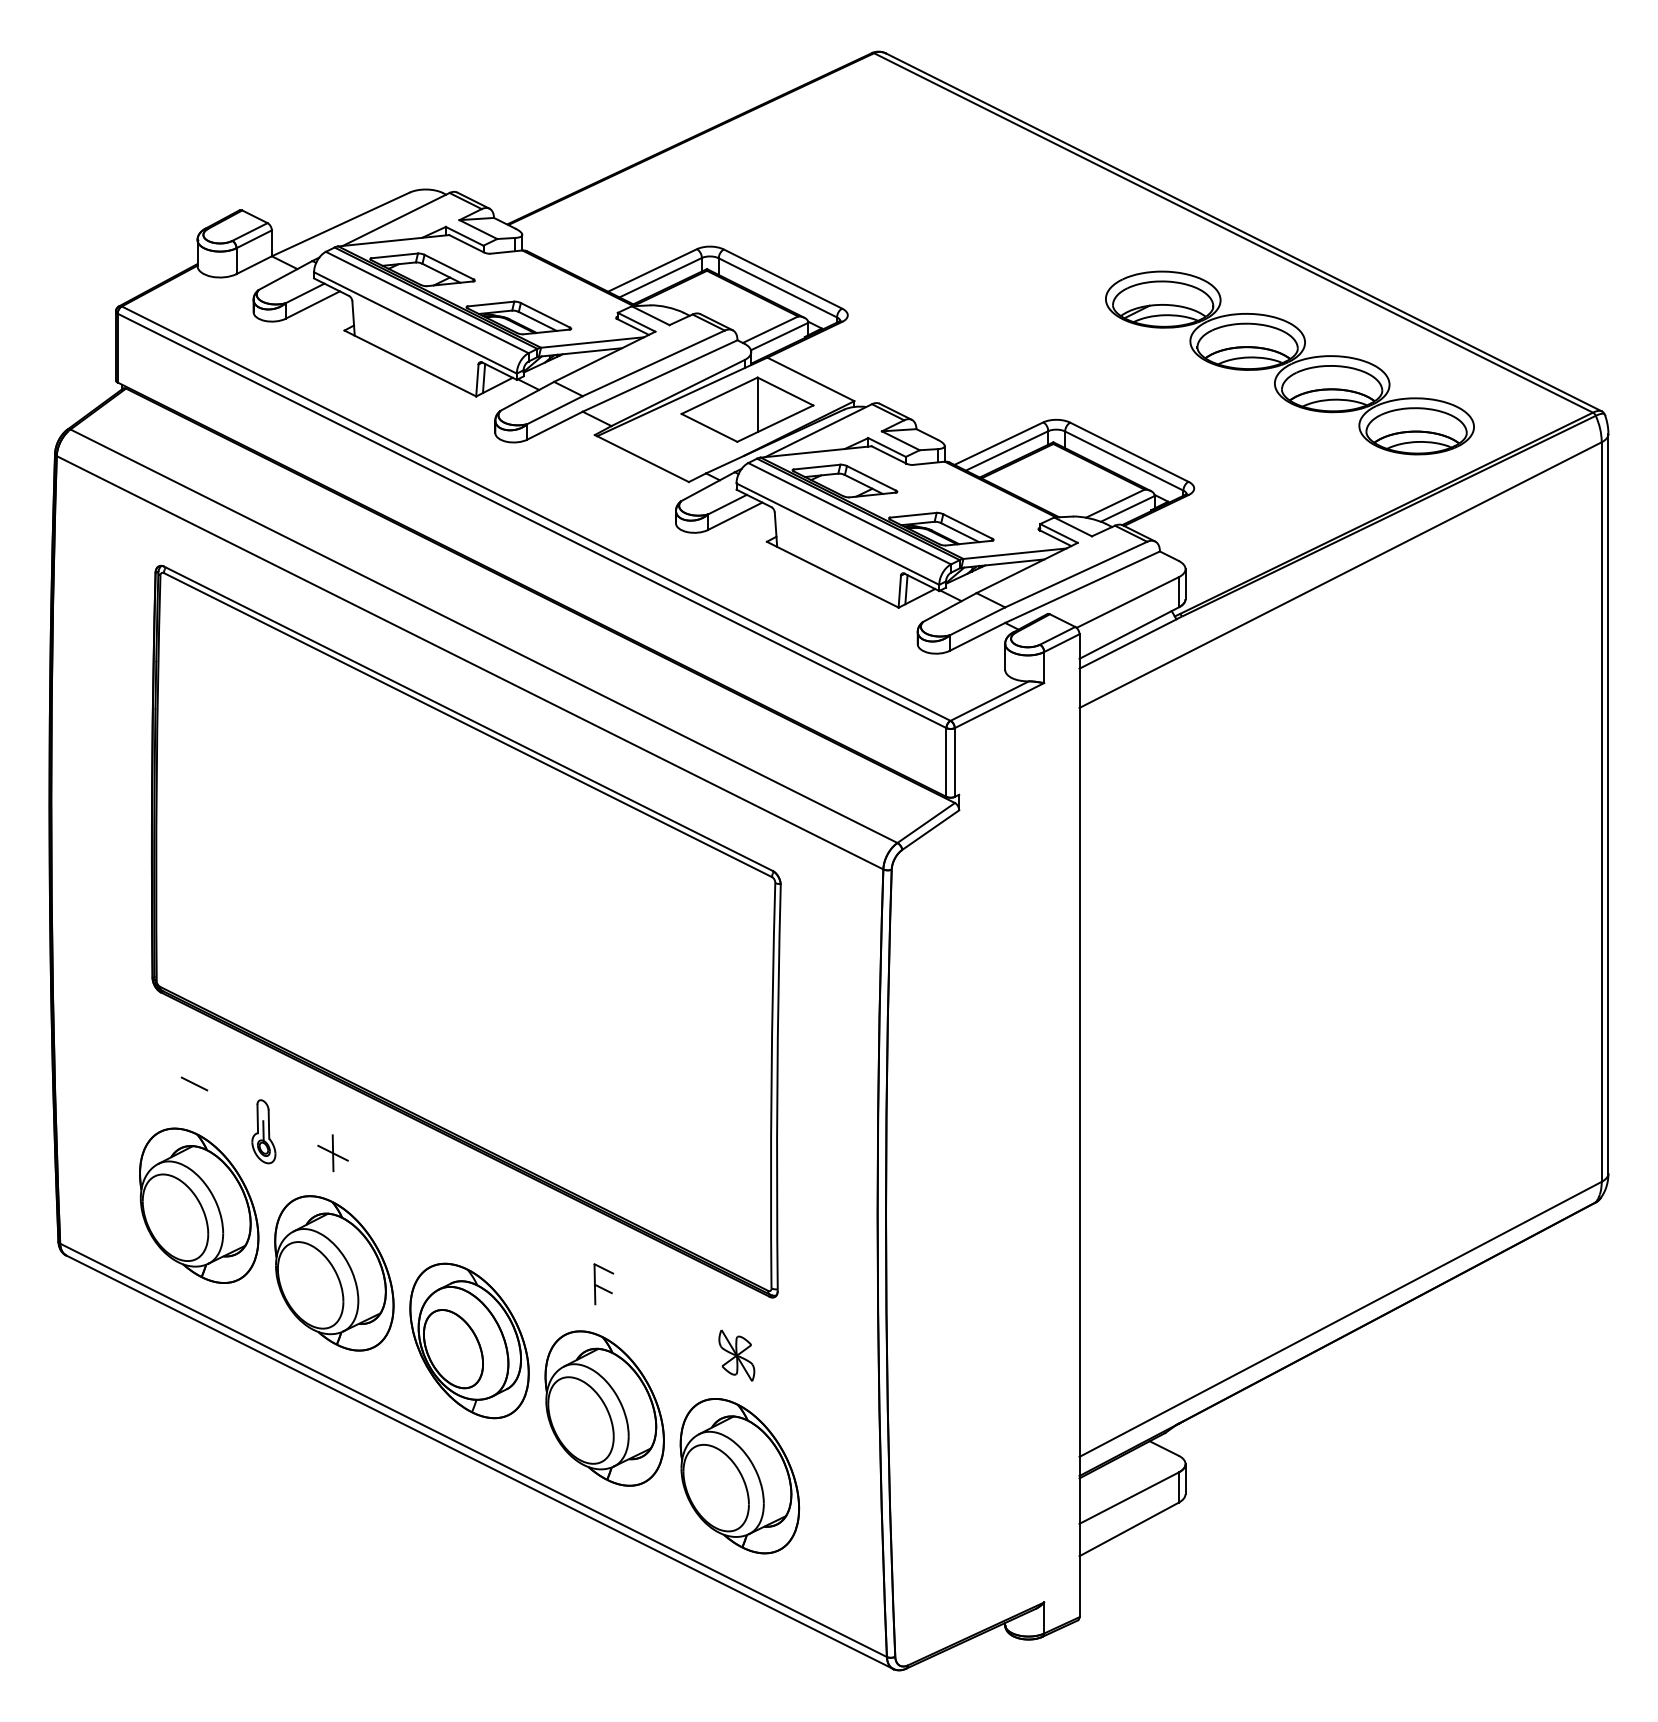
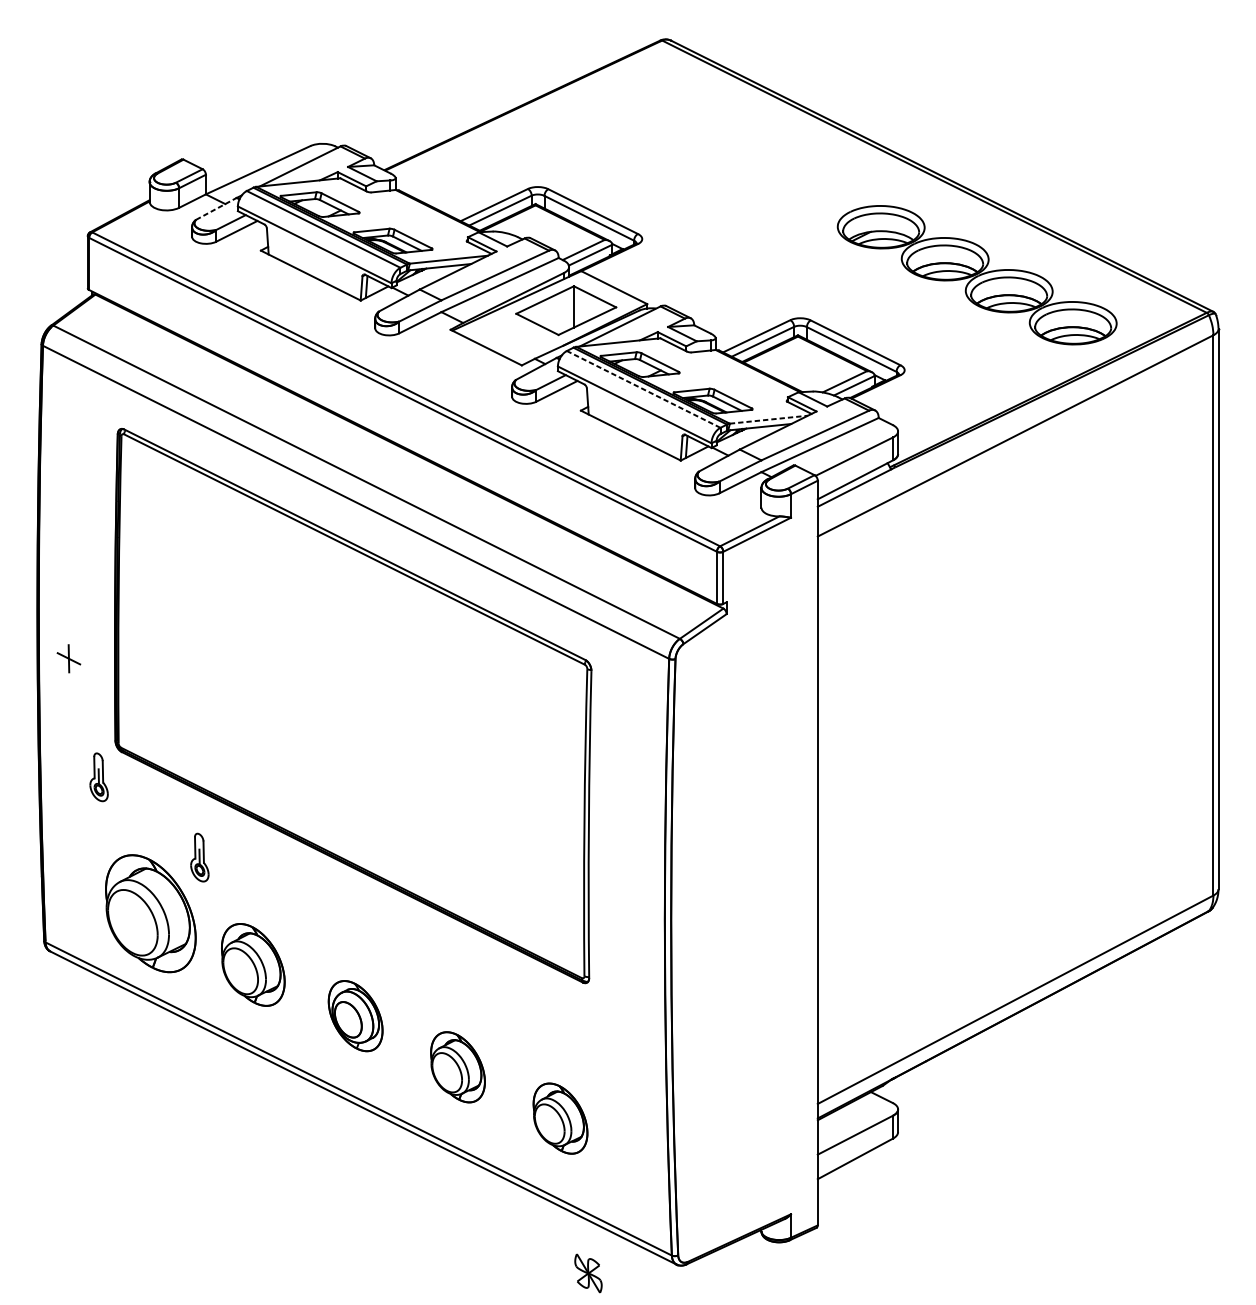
line: (286, 275) -> (217, 208), solid -> dashed
line: (849, 513) -> (643, 389), solid -> dashed
line: (1015, 553) -> (769, 419), solid -> dashed
part: (130, 1025) -> (98, 777), added
line: (194, 1083) -> (147, 821), removed
part: (332, 1153) -> (68, 658), moved
part: (334, 1273) -> (253, 965), size x0.7
part: (603, 1284) -> (457, 973), removed
part: (469, 1340) -> (355, 1015), size x0.6
part: (736, 1355) -> (588, 1273), moved
part: (604, 1408) -> (457, 1067), size x0.6
part: (739, 1476) -> (560, 1118), size x0.6

